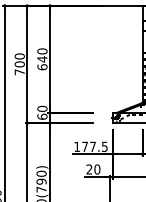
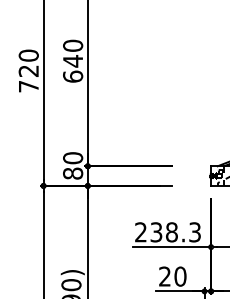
text: (19, 64) -> (28, 71), 700 -> 720
text: (42, 116) -> (73, 172), 60 -> 80
text: (90, 146) -> (167, 231), 177.5 -> 238.3

